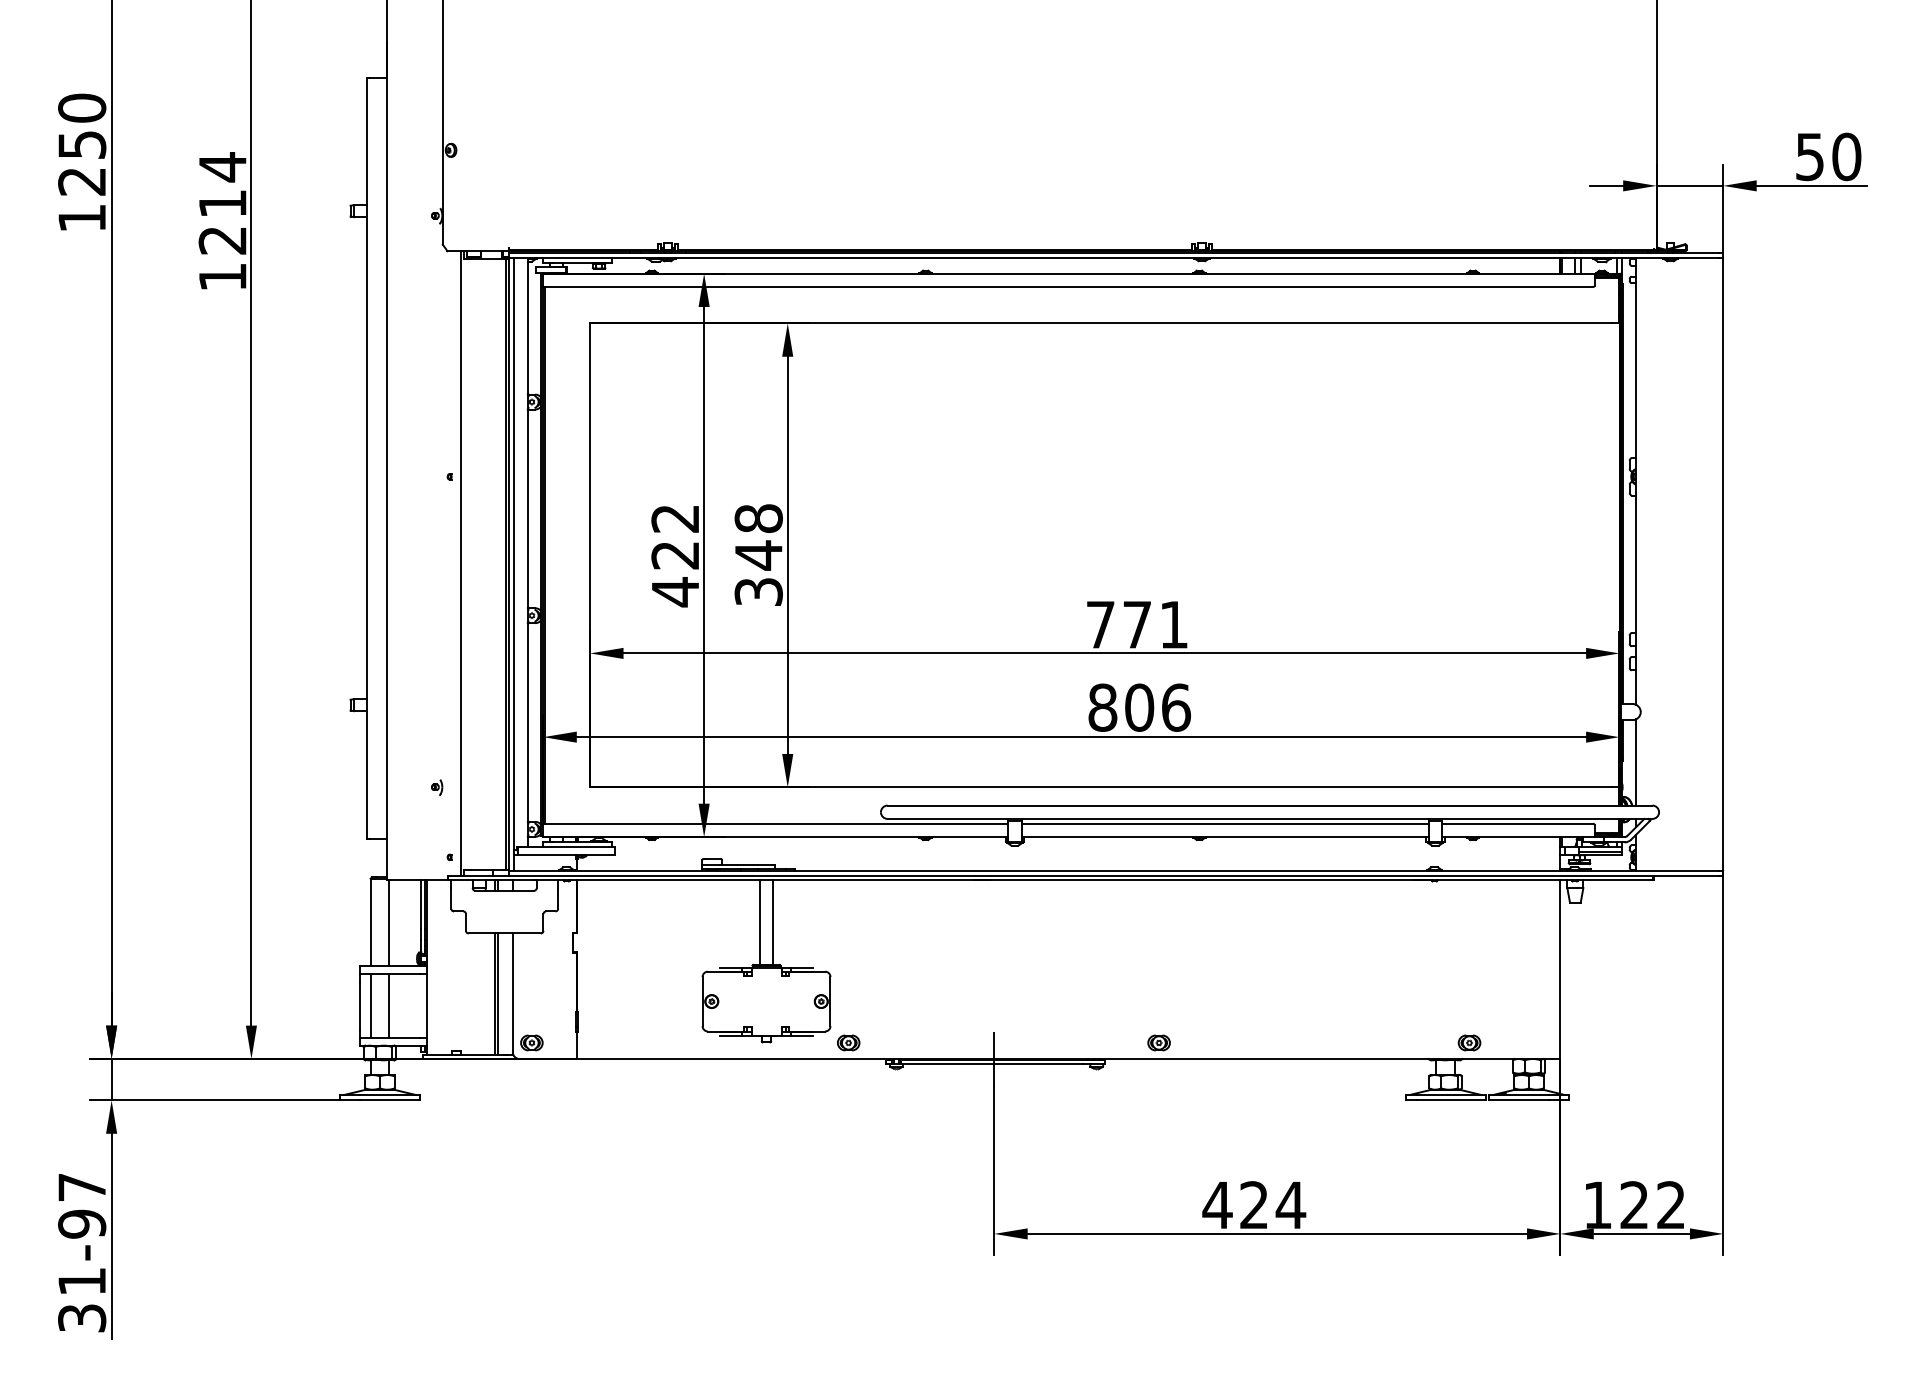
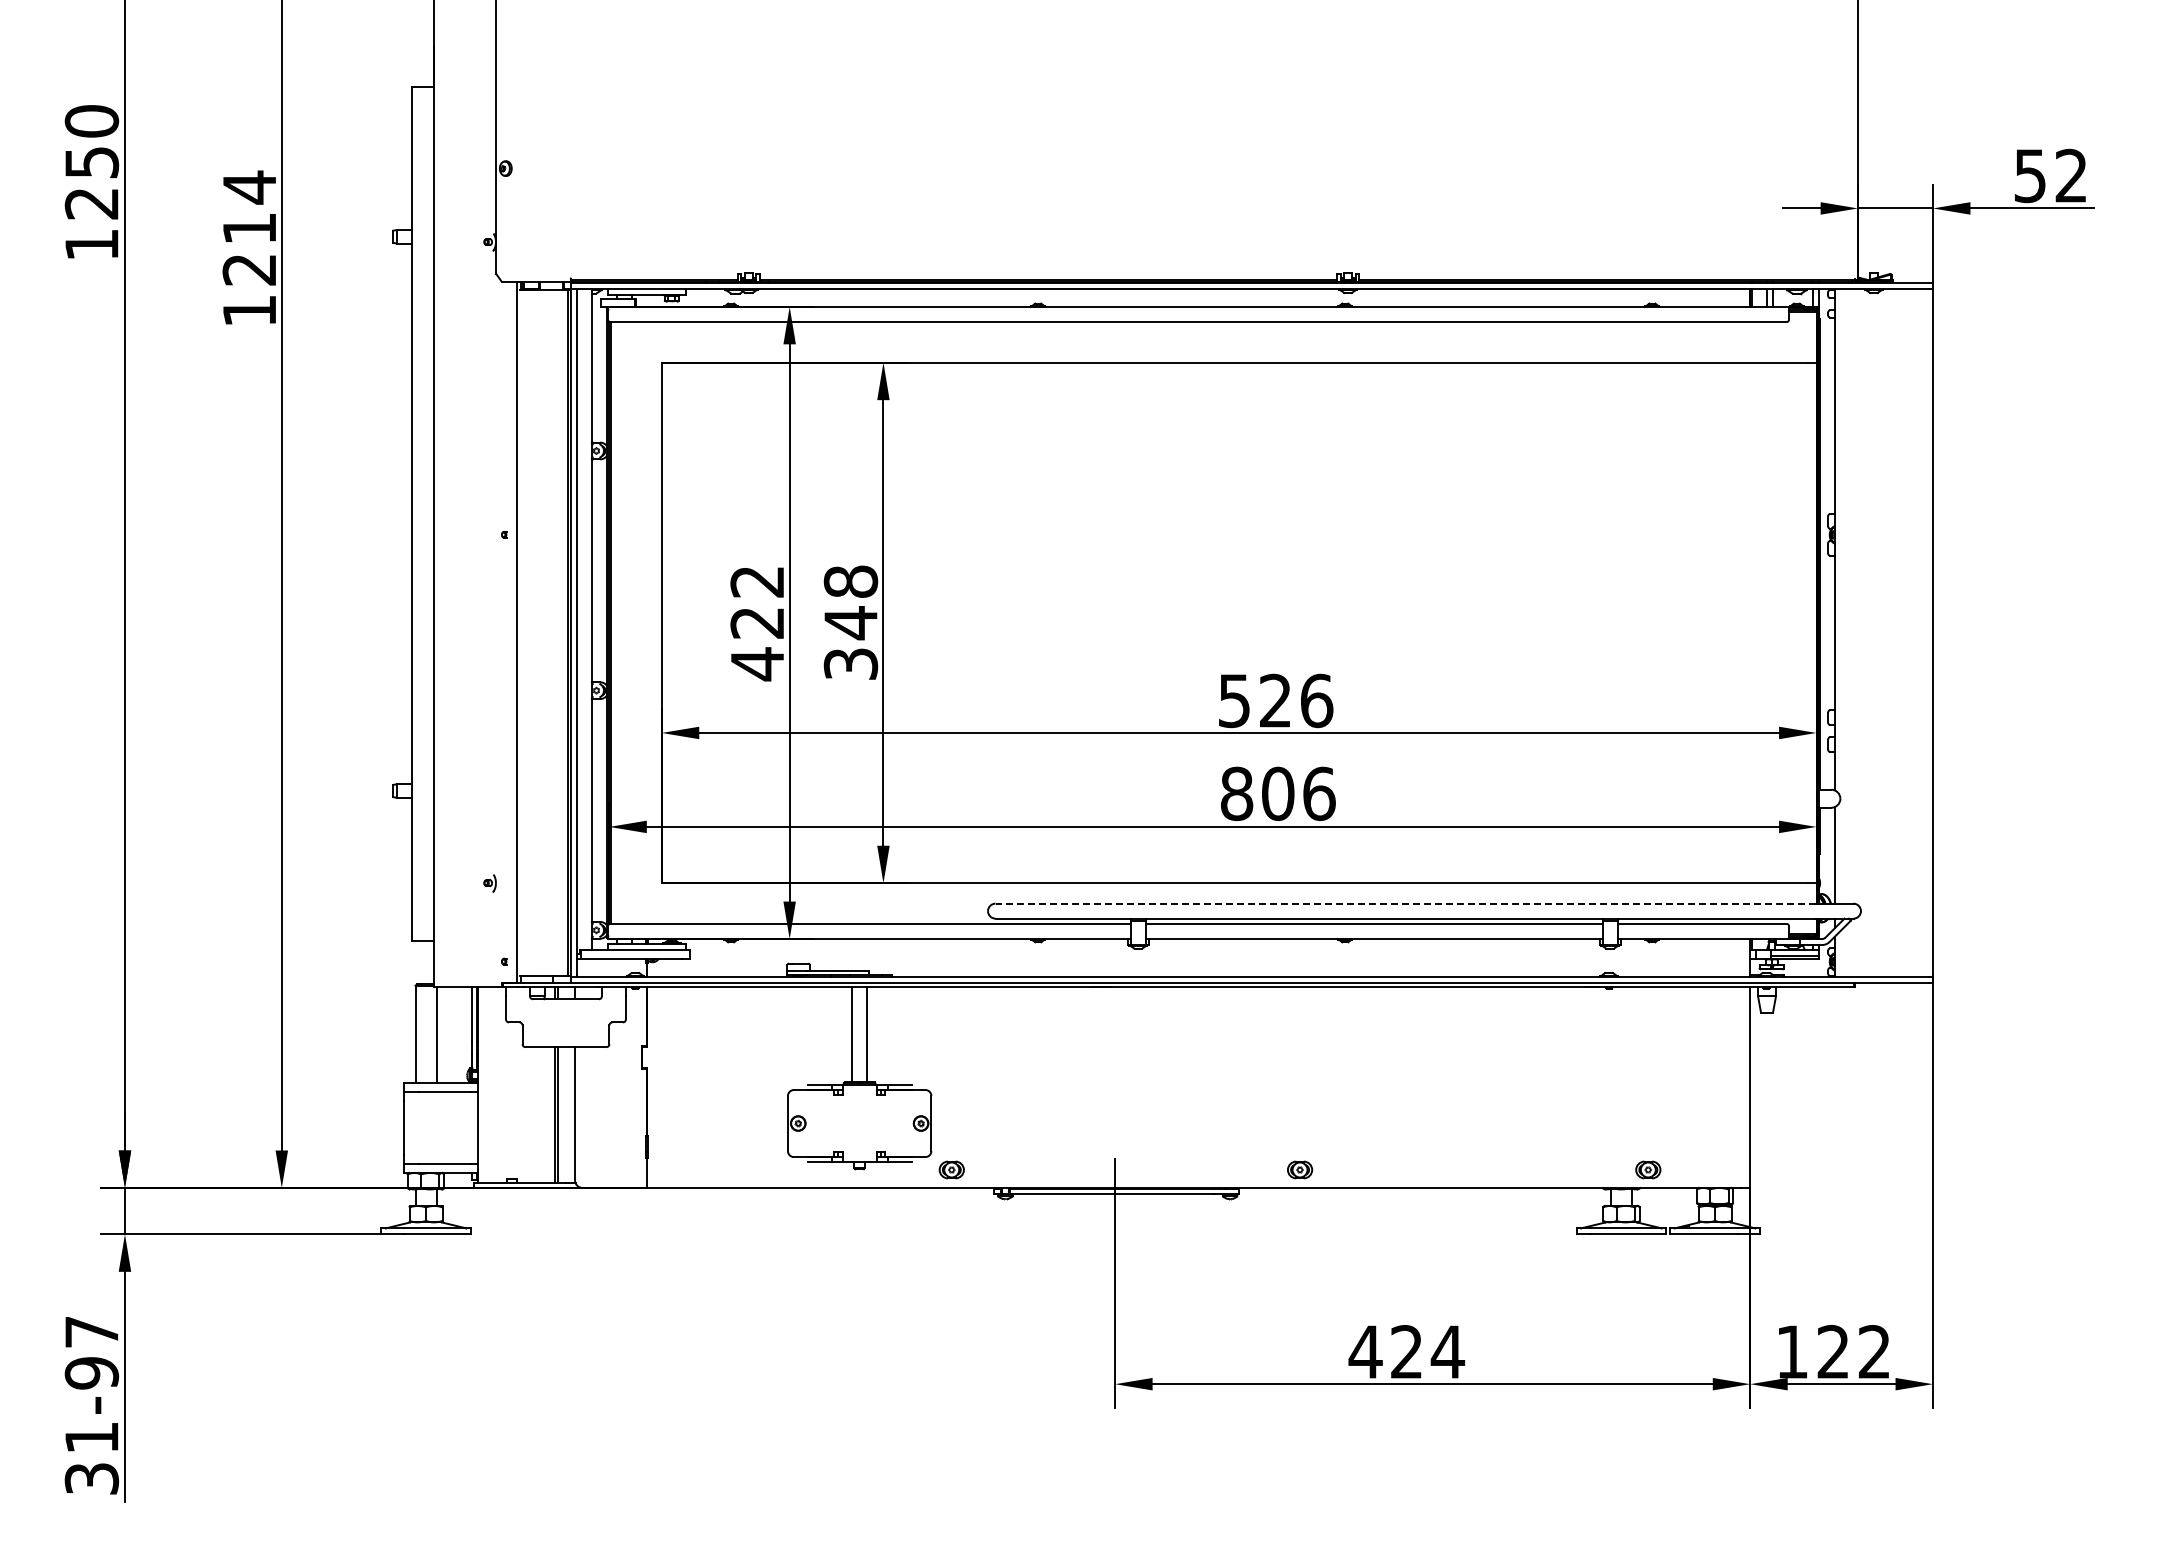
text: (1846, 156) -> (2071, 175), 50 -> 52
text: (1138, 624) -> (1276, 700), 771 -> 526
line: (1253, 805) -> (1405, 903), solid -> dashed
line: (370, 1006) -> (415, 1128), removed
line: (389, 1006) -> (436, 1128), removed
part: (531, 1042) -> (596, 1169), removed

